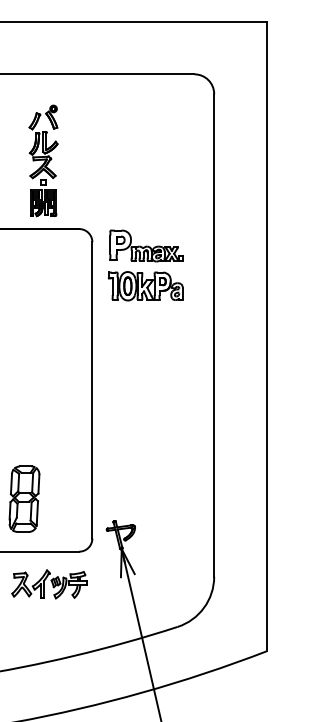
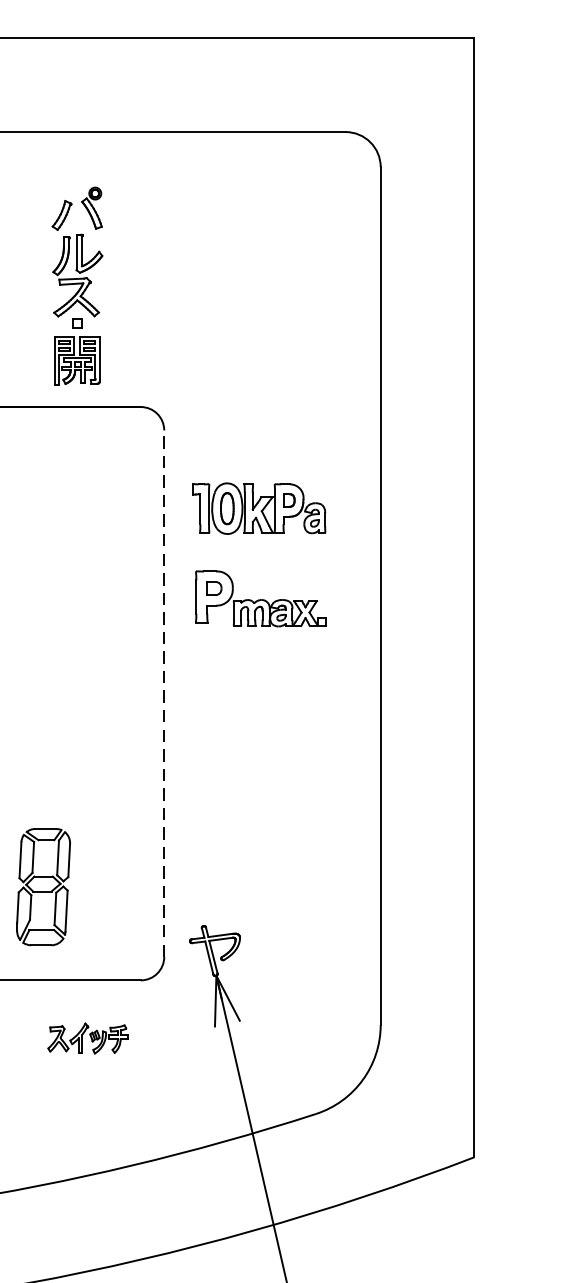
part: (146, 245) -> (260, 597), moved
line: (92, 389) -> (164, 692), solid -> dashed
part: (49, 584) -> (88, 1038), size x0.6

